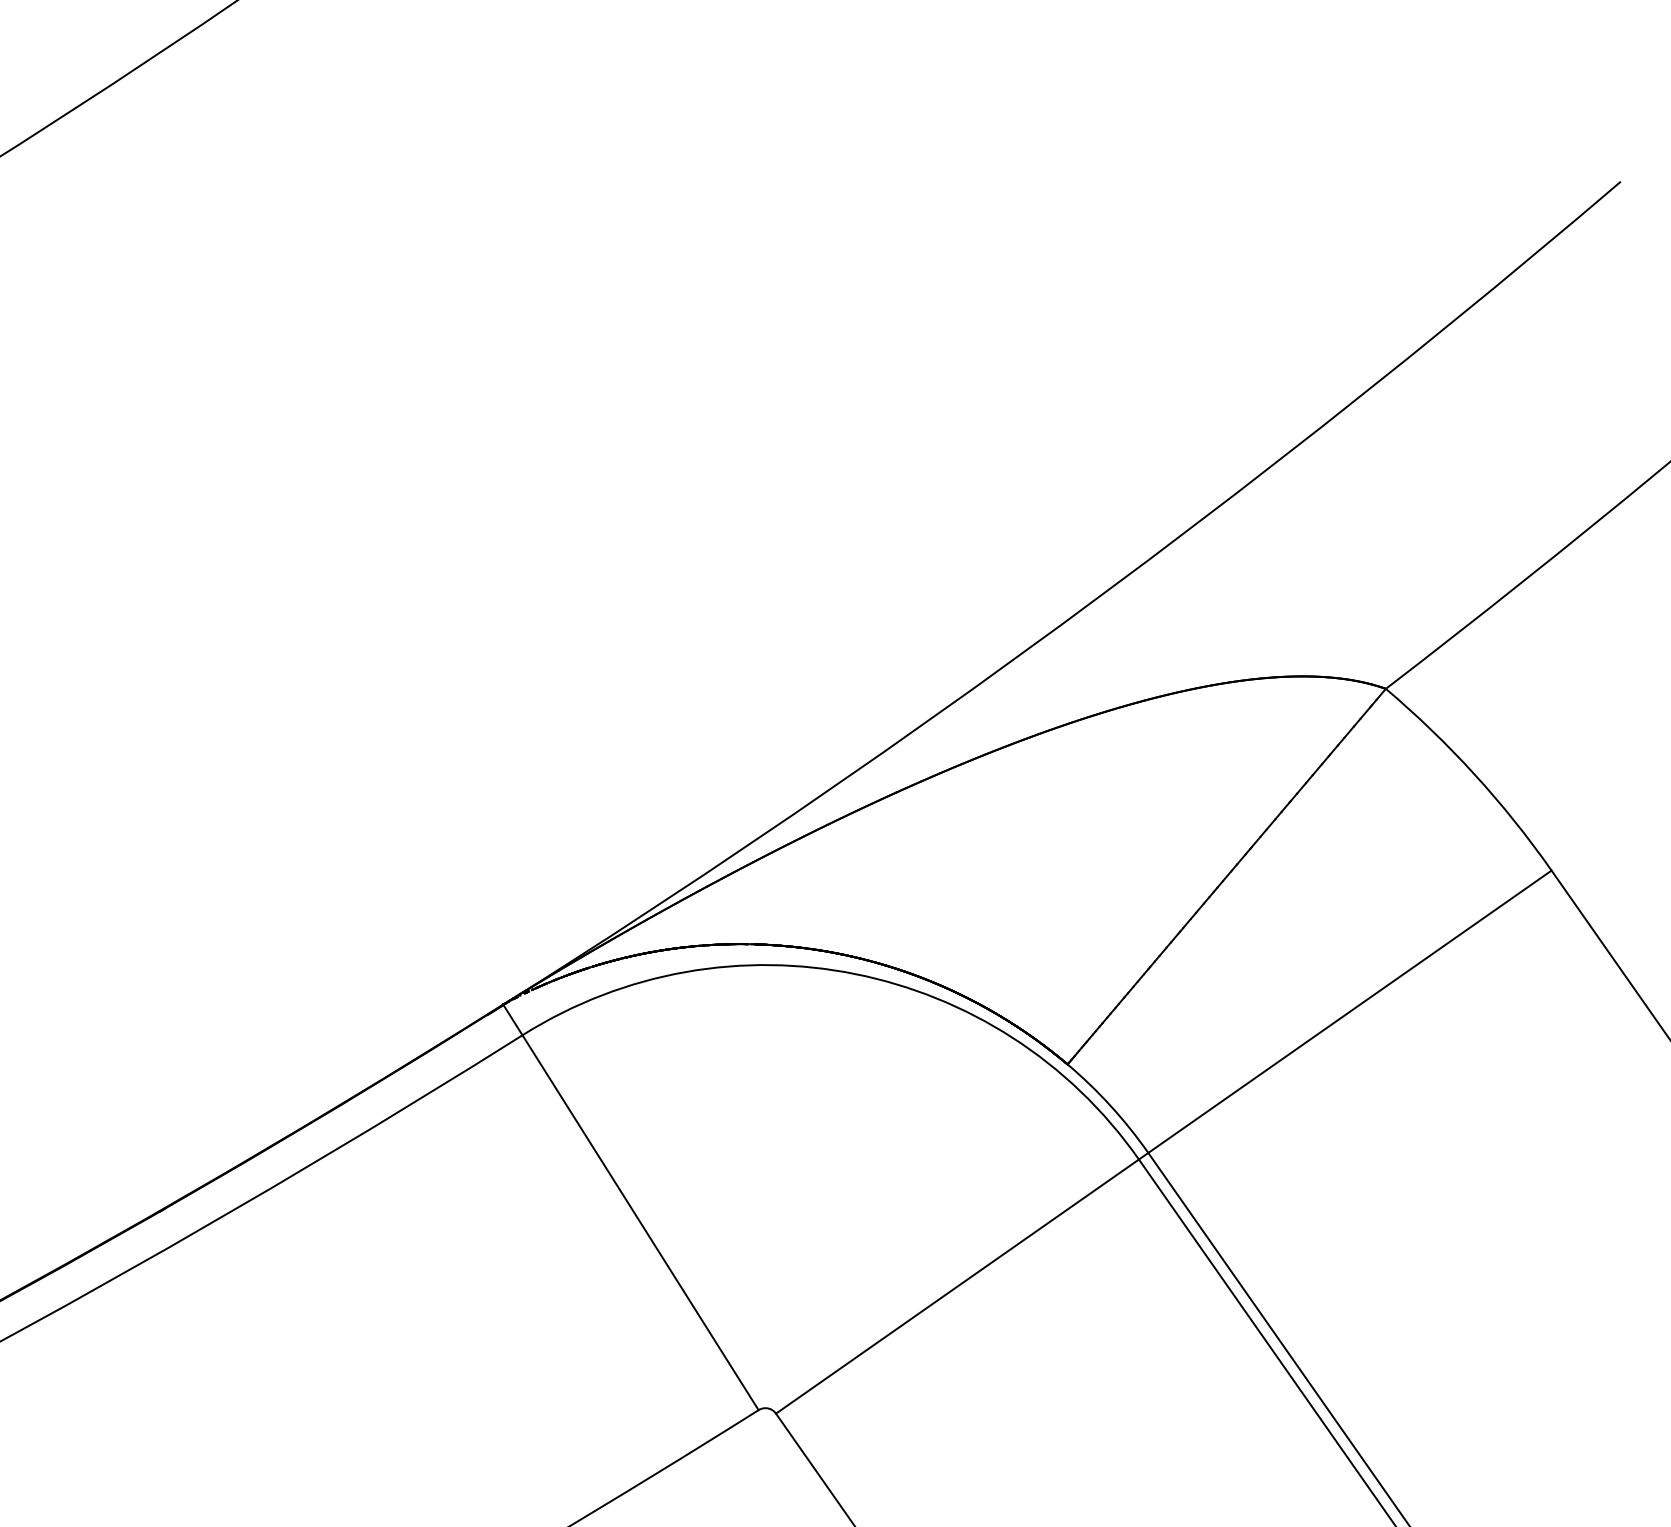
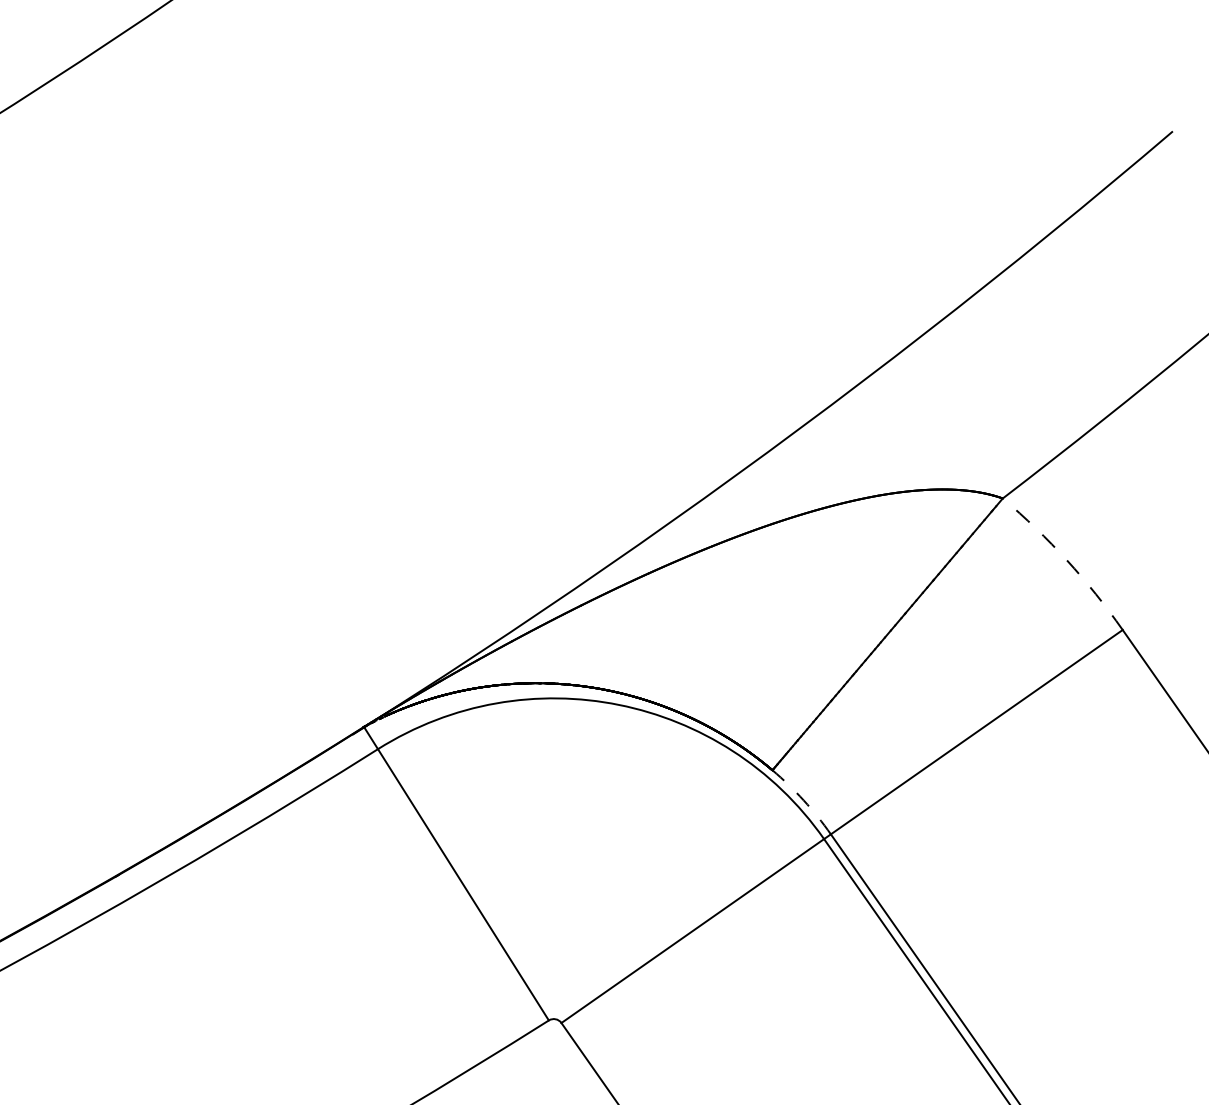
arc: (1474, 774) -> (1066, 560), solid -> dashed
arc: (1110, 1106) -> (803, 800), solid -> dashed

